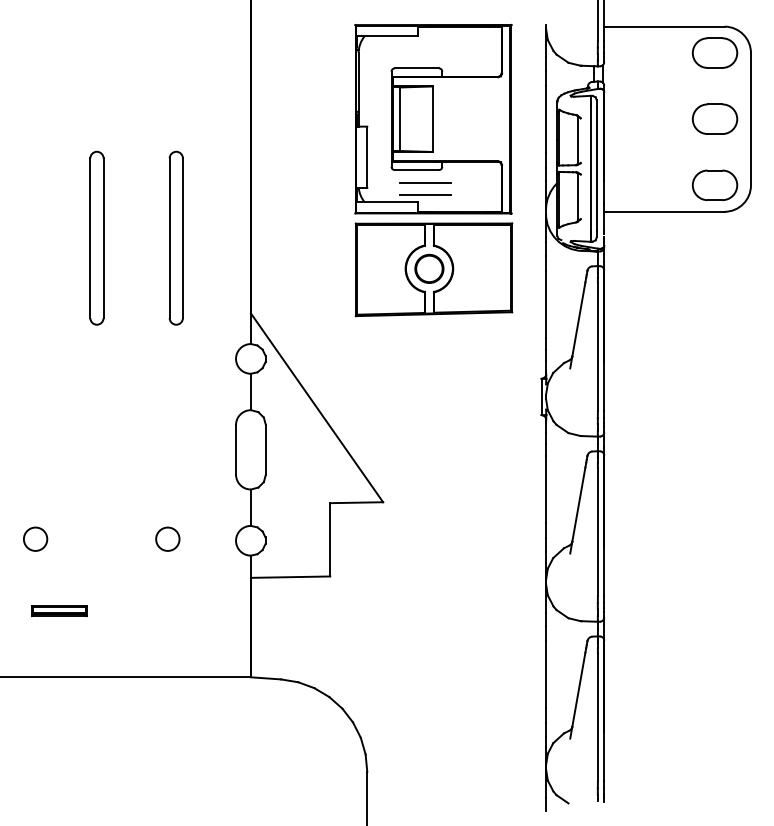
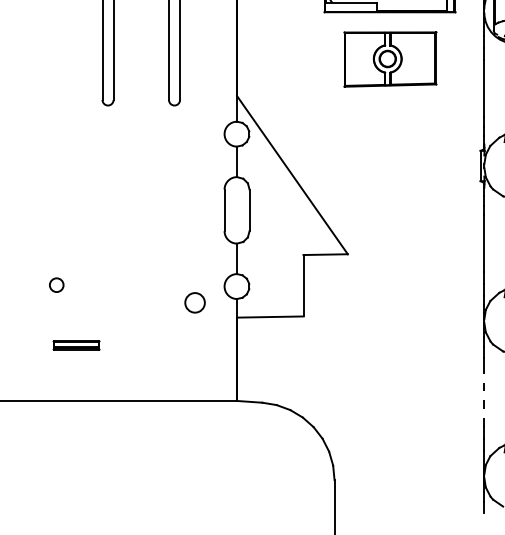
part: (433, 269) -> (390, 59), size x0.7
circle: (35, 538) -> (56, 284), size x0.7
circle: (167, 538) -> (194, 302), moved
line: (546, 674) -> (484, 398), solid -> dashed

